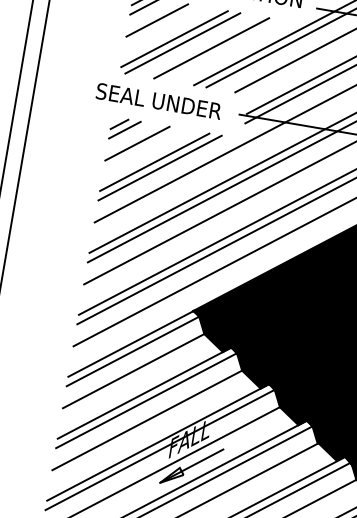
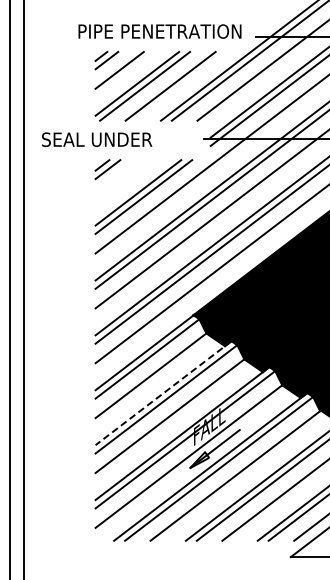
text: (159, 101) -> (97, 139), moved
line: (137, 143) -> (120, 179), removed
line: (144, 393) -> (163, 393), solid -> dashed

